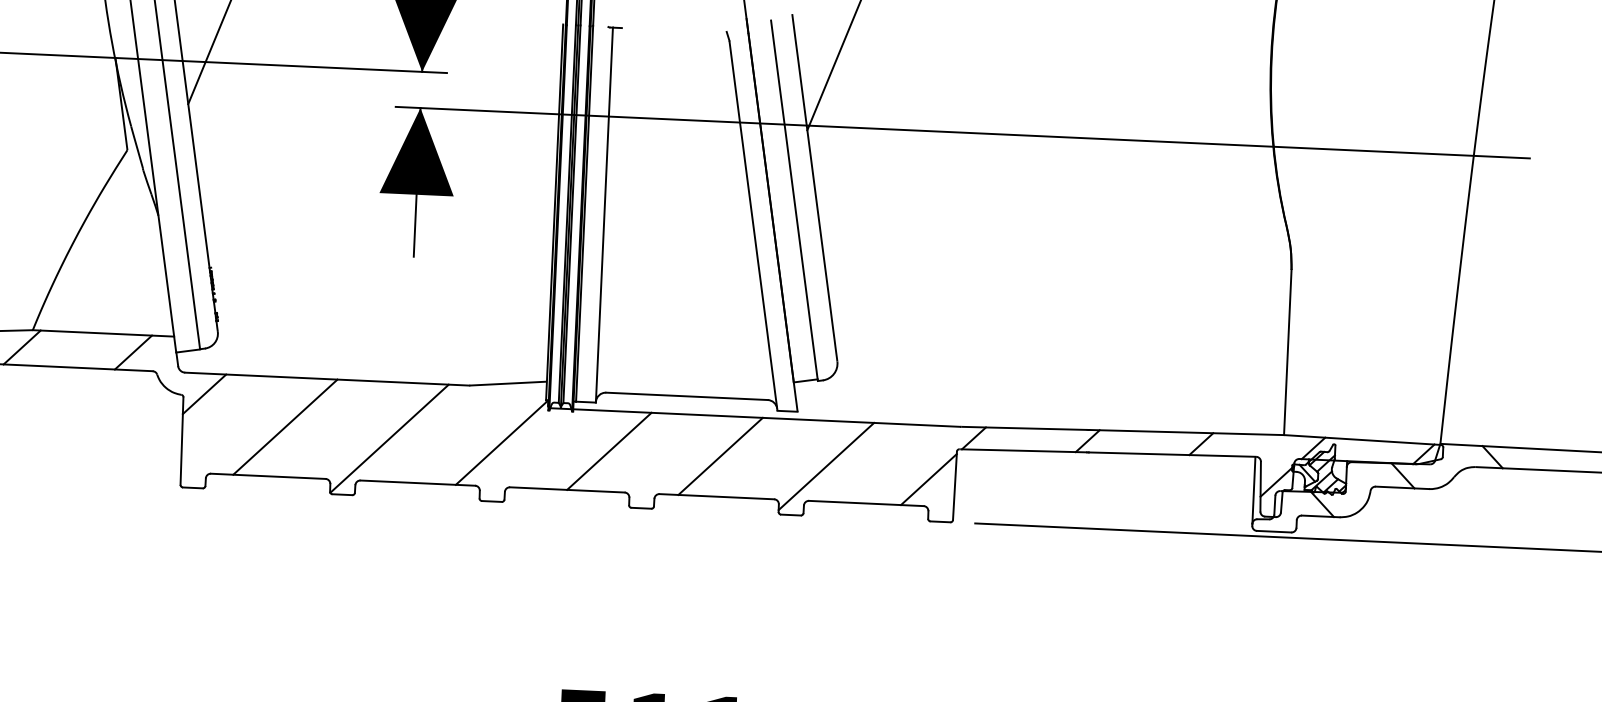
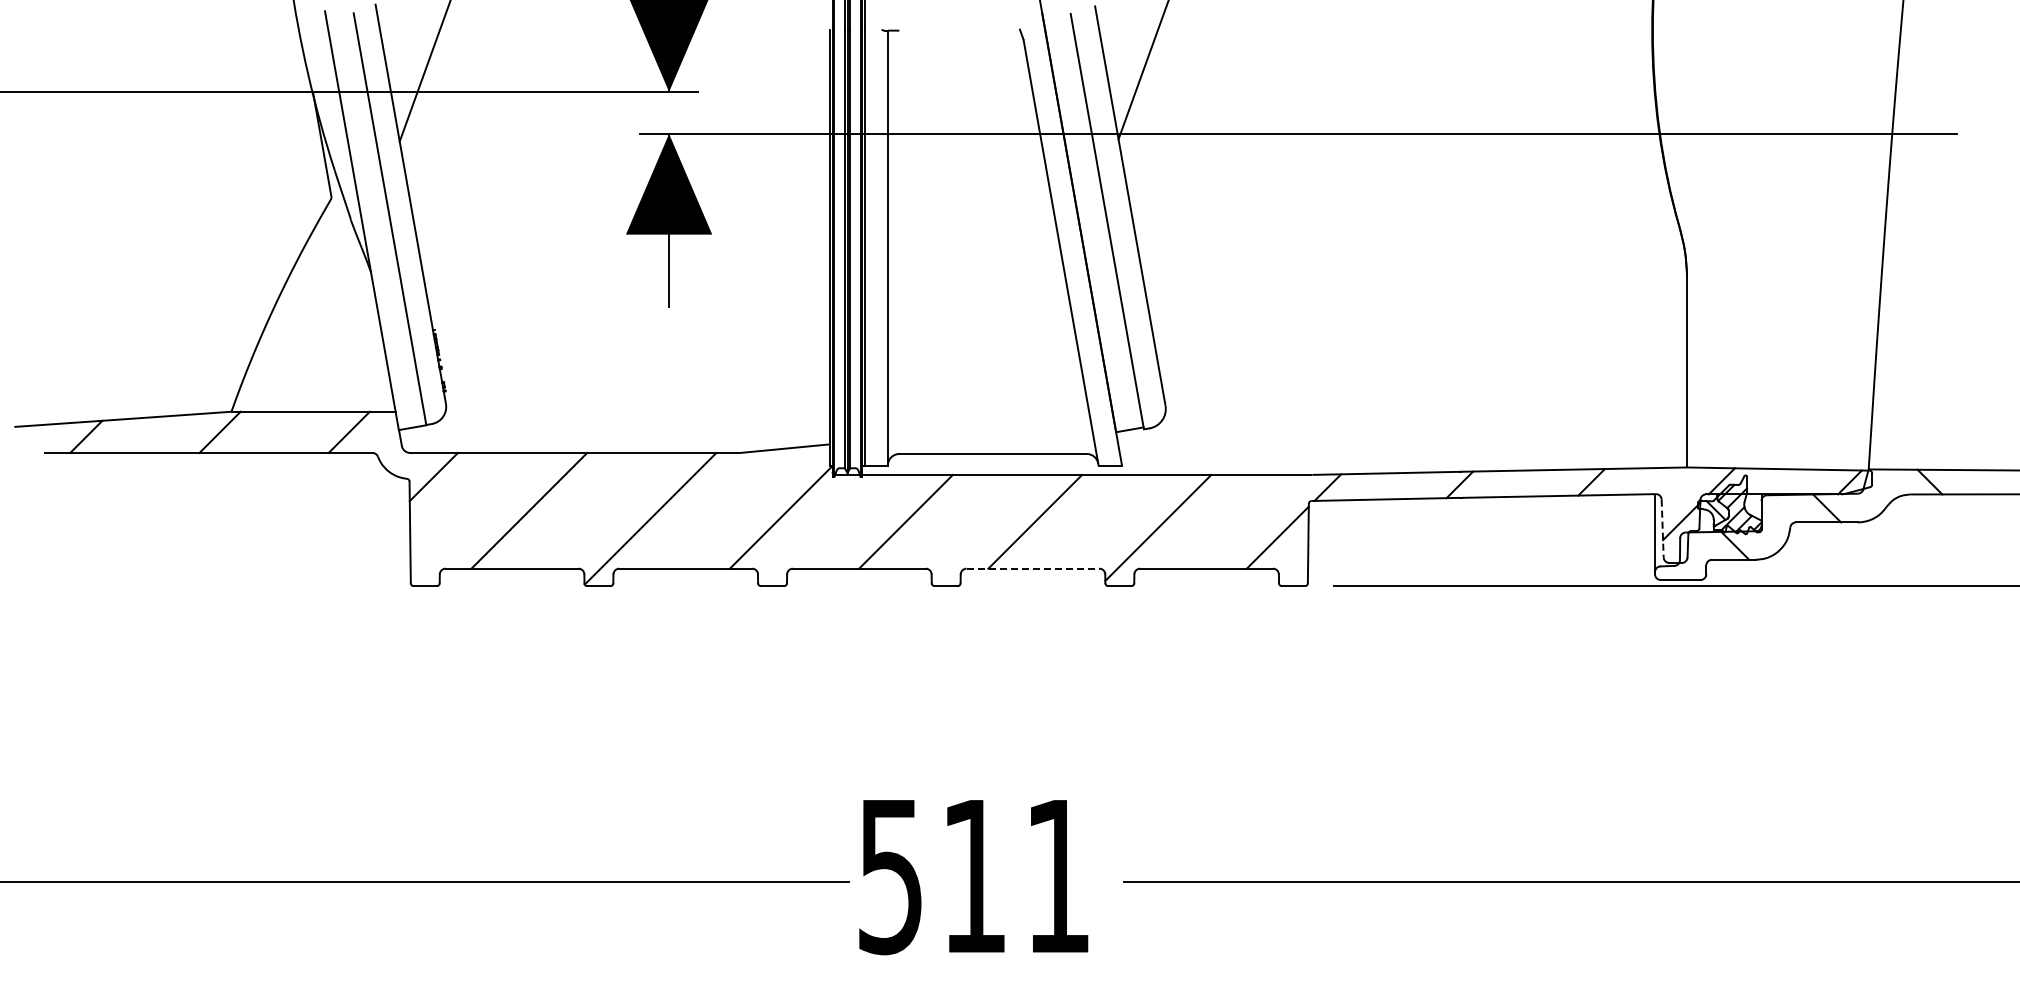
line: (1260, 486) -> (1662, 528), solid -> dashed
line: (717, 496) -> (1033, 568), solid -> dashed

